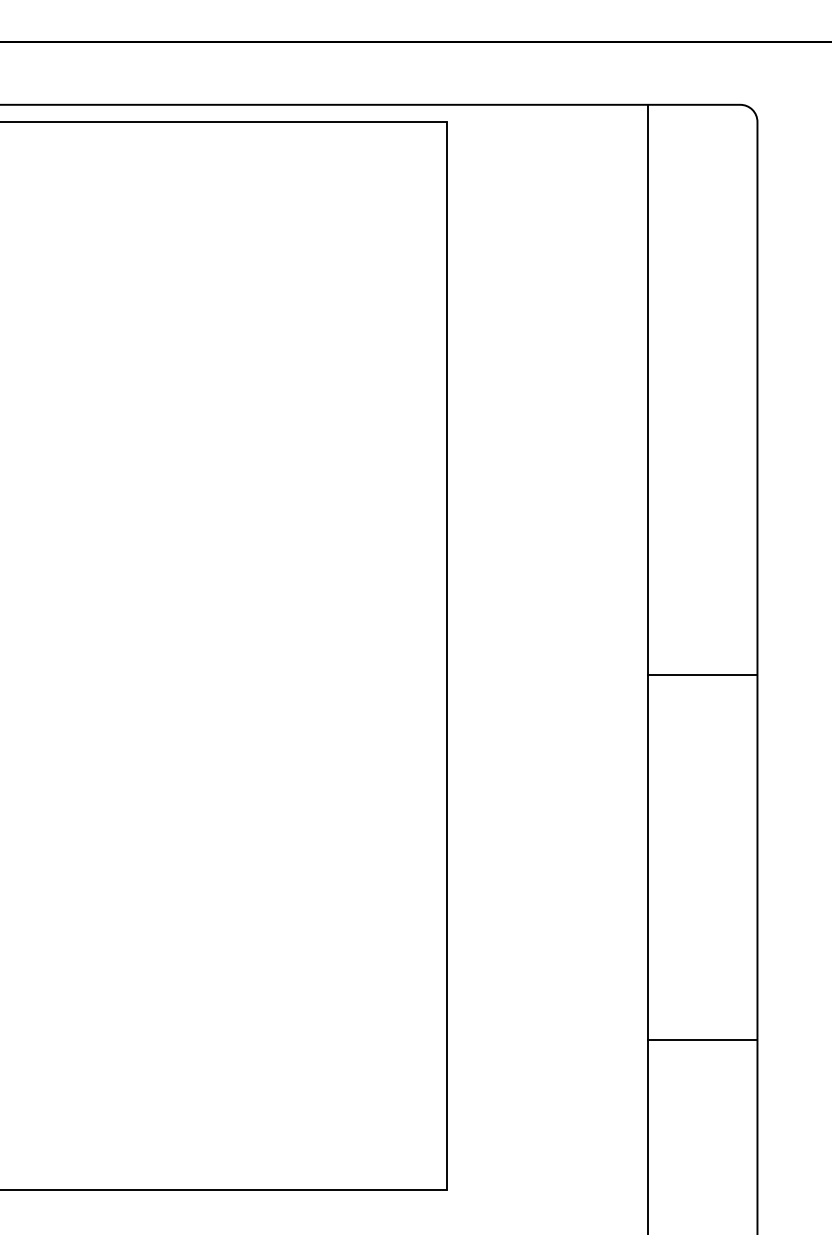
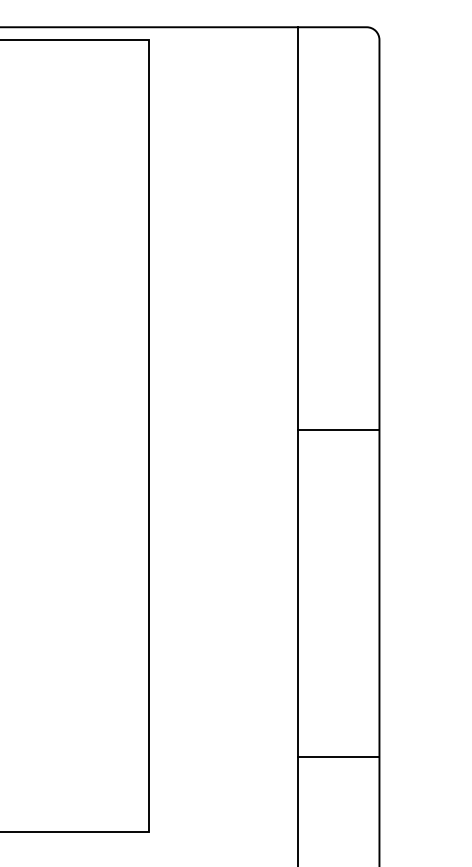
line: (702, 675) -> (338, 430), moved
line: (702, 1040) -> (338, 757), moved

